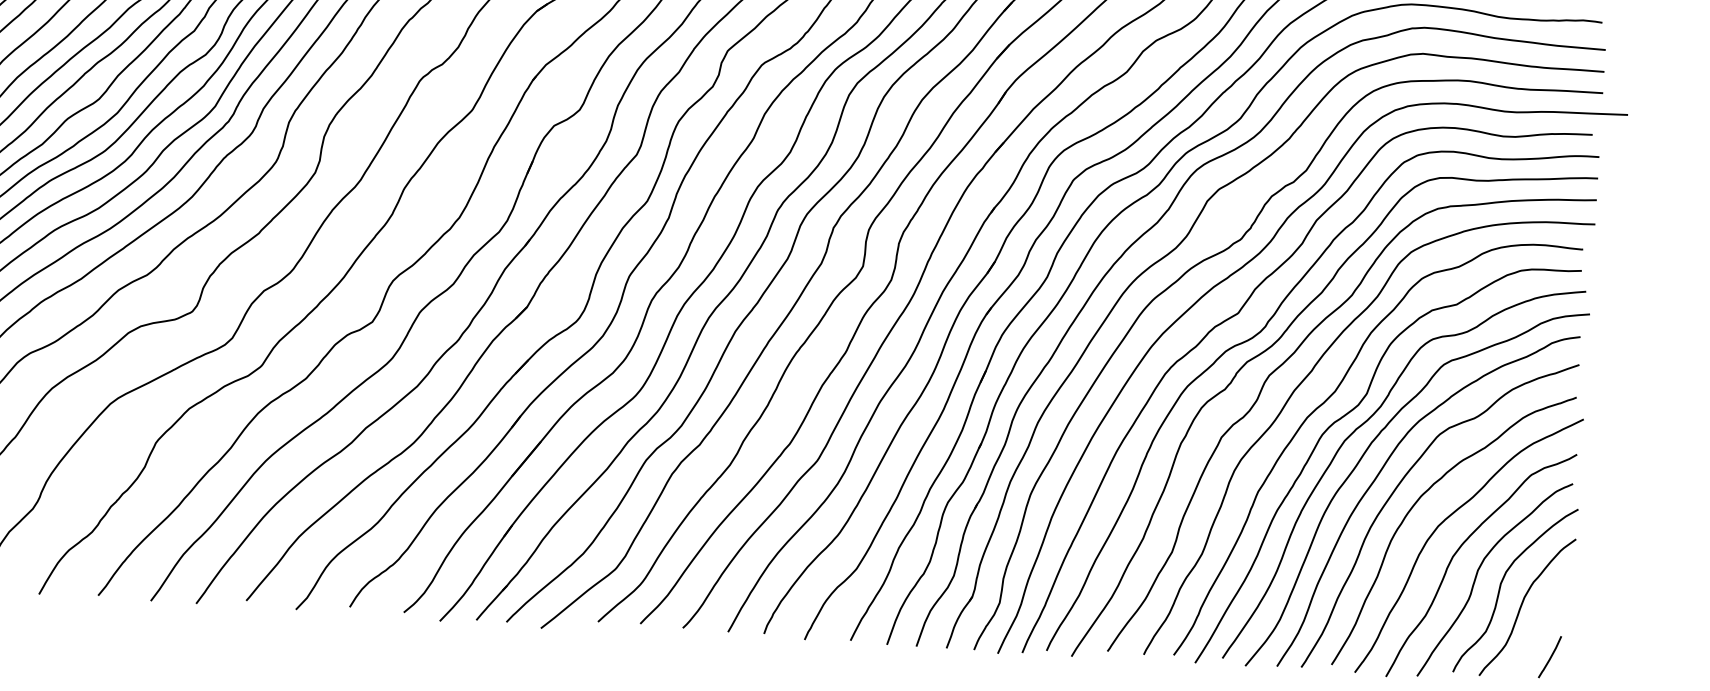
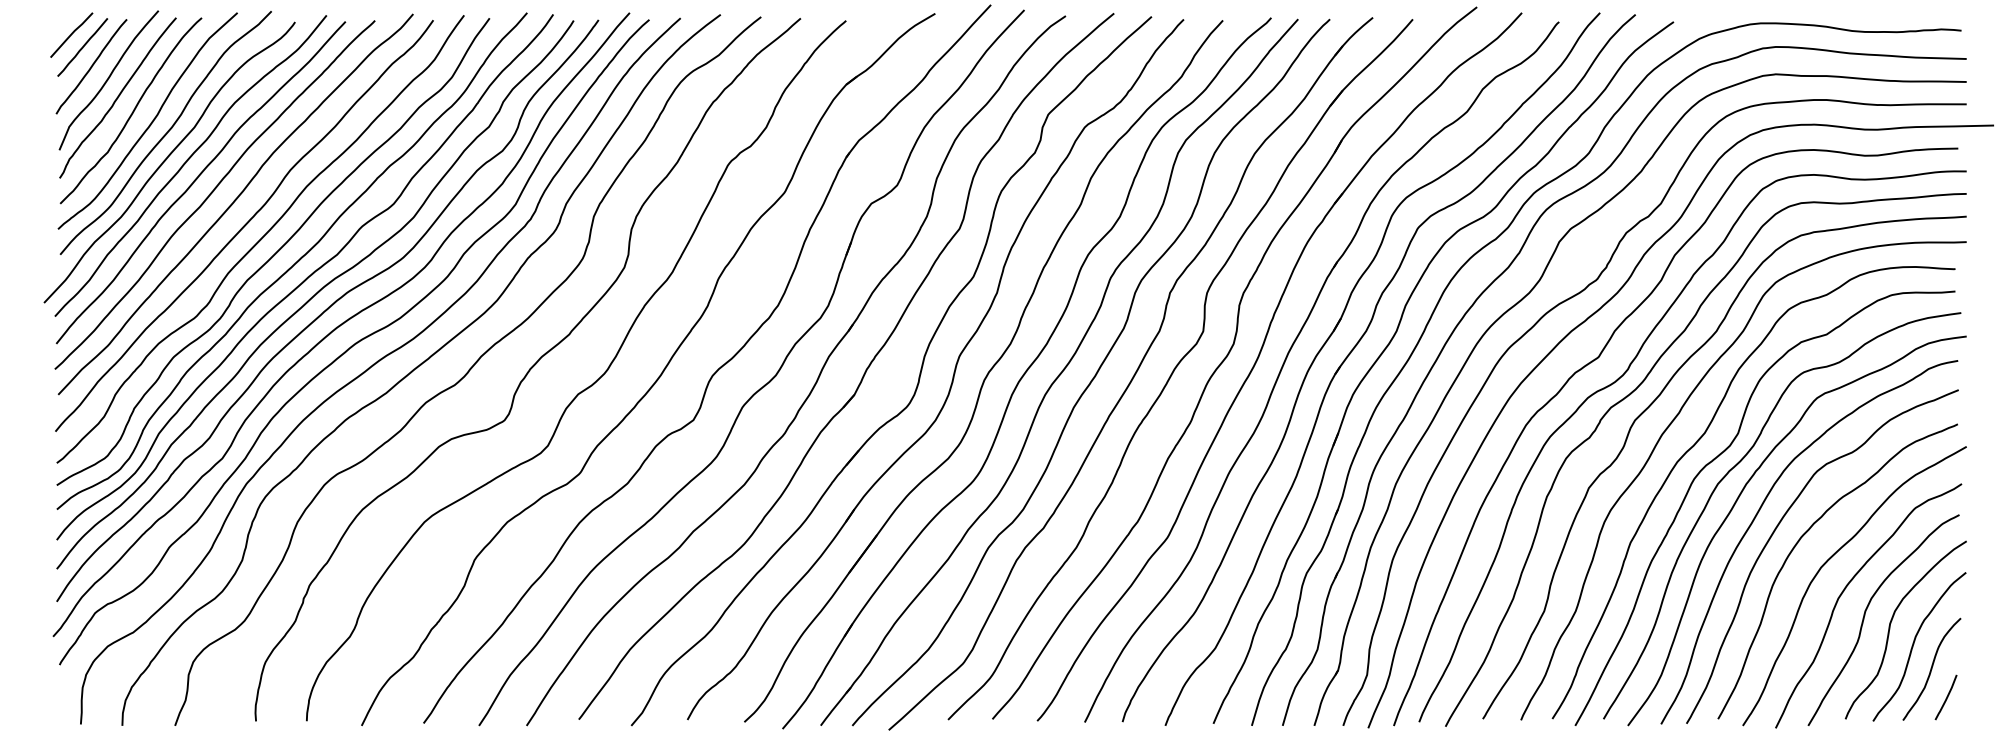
curve: (1537, 628) -> (1931, 668), added

